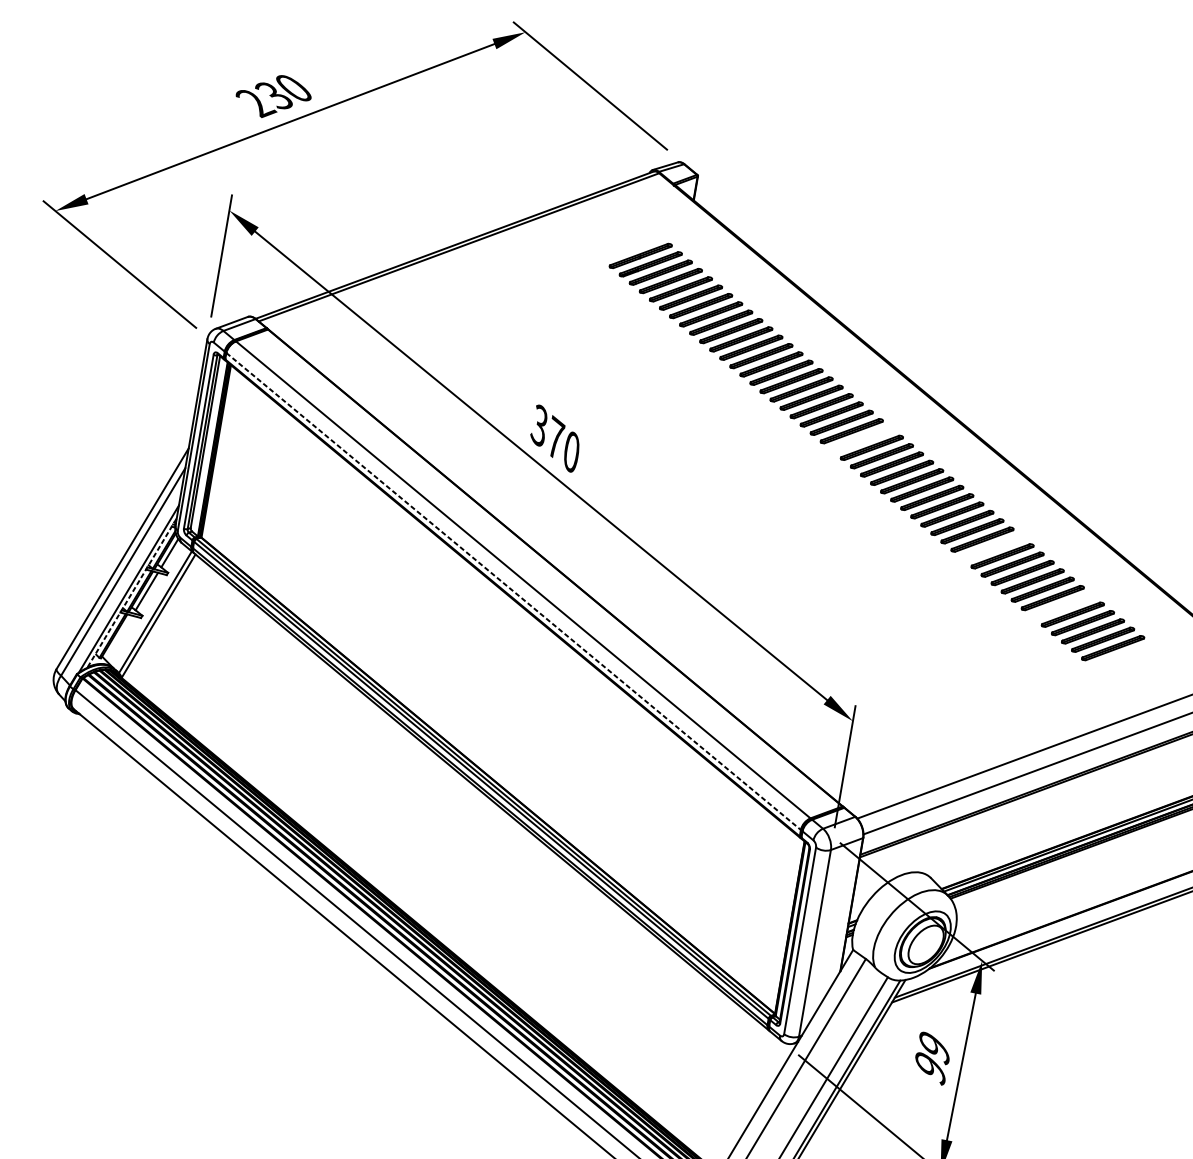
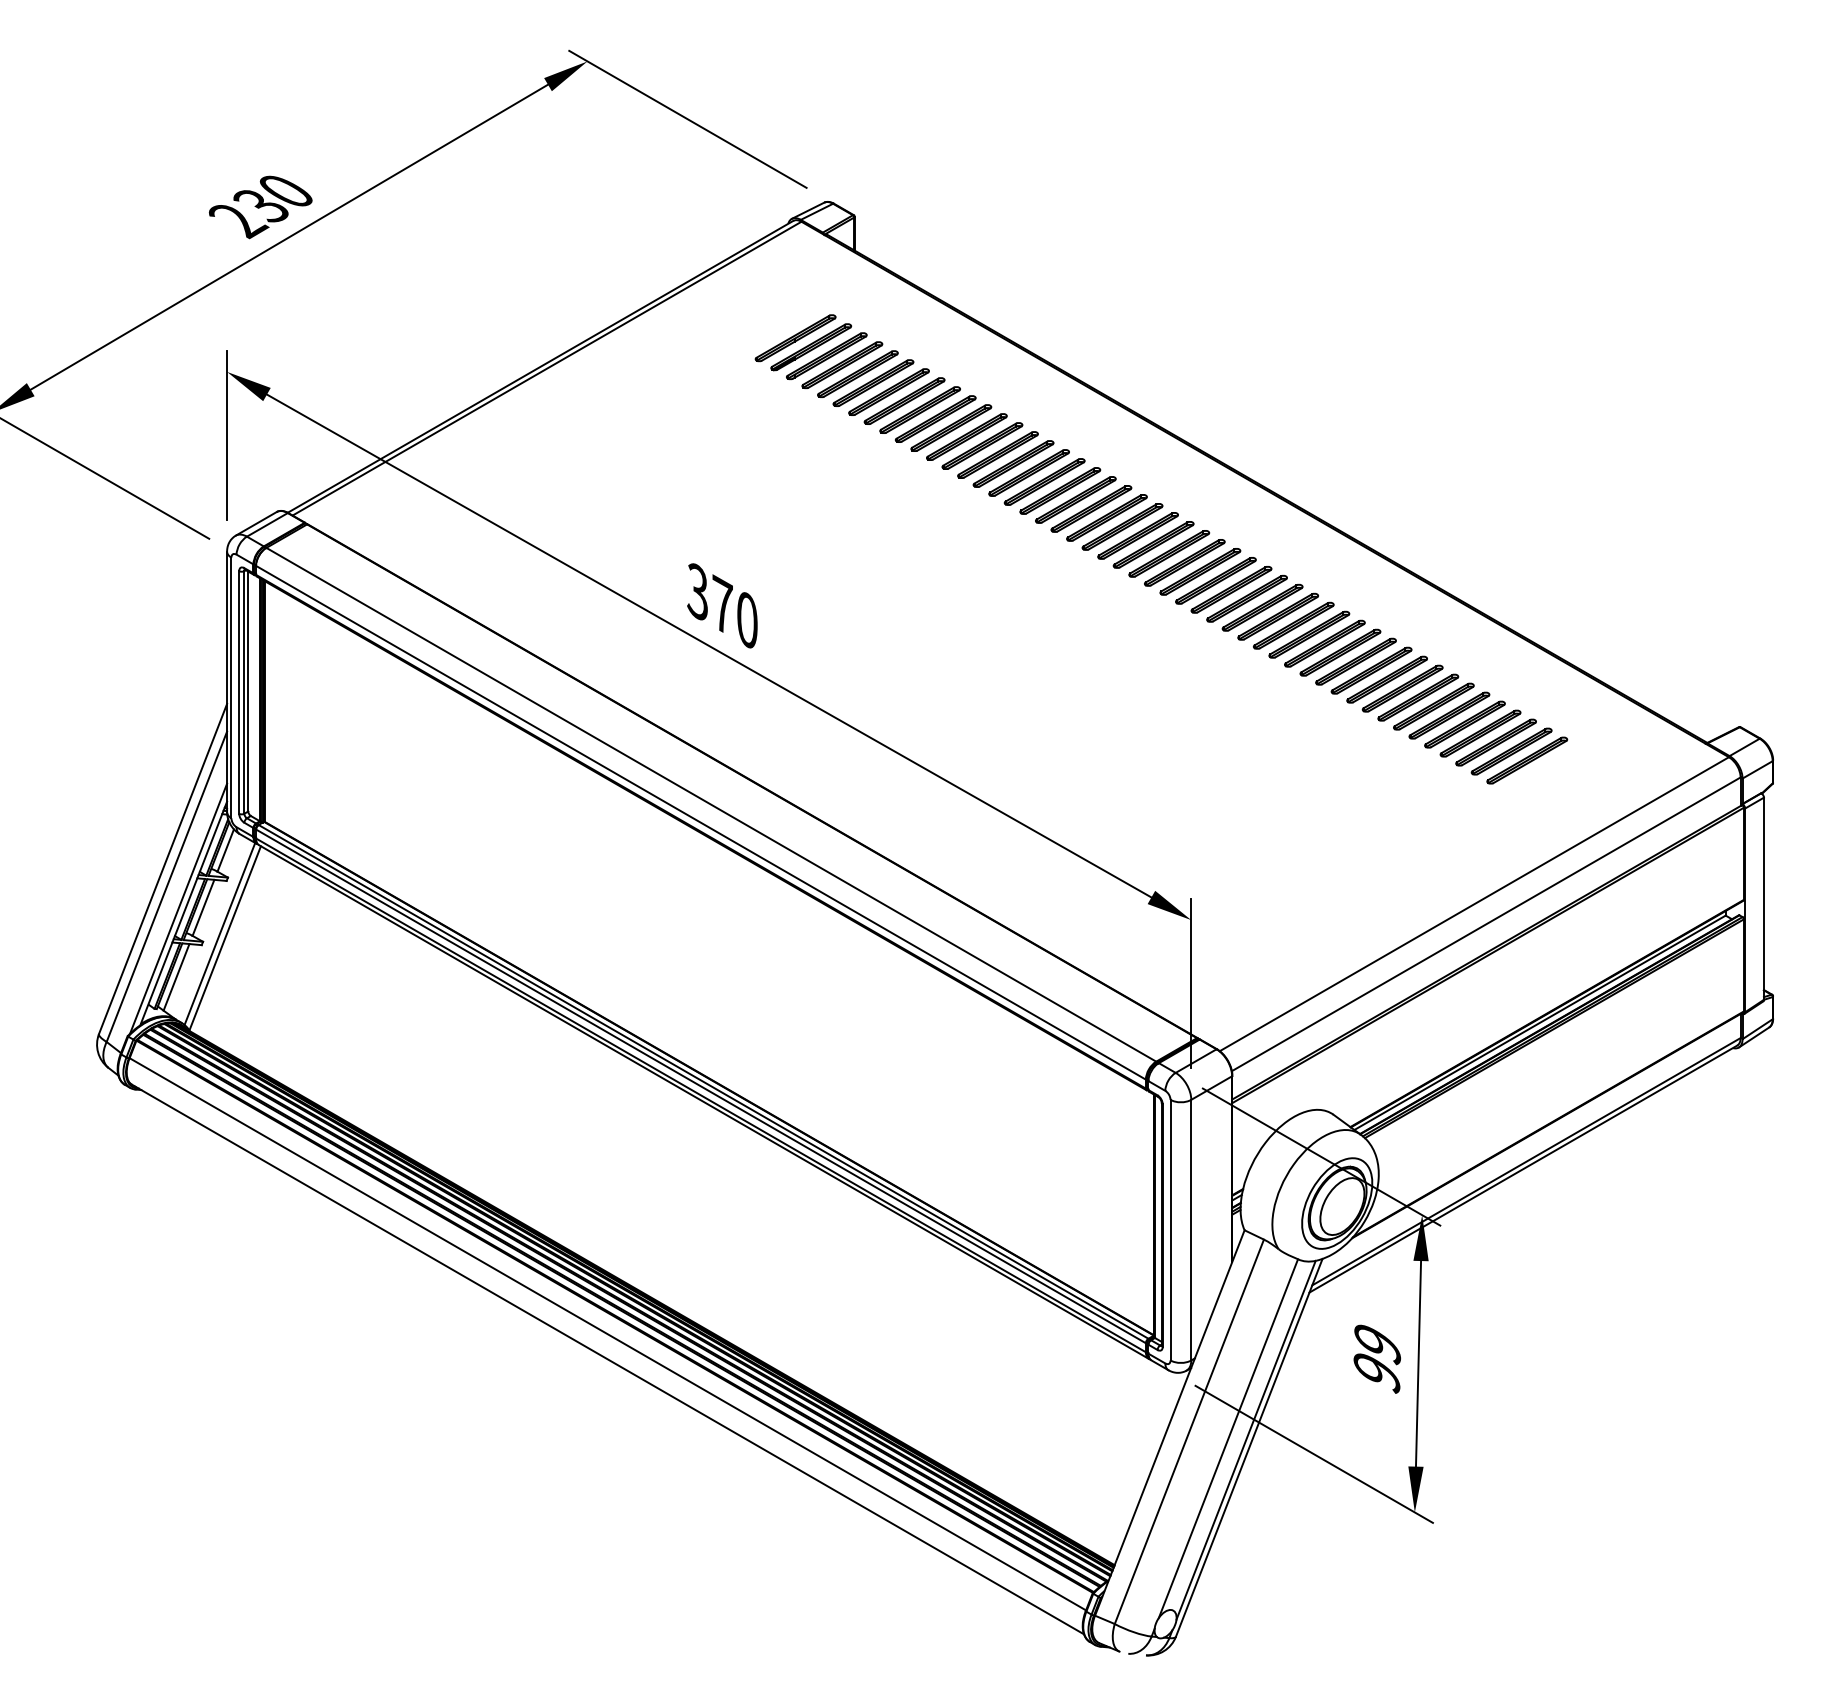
part: (861, 439) -> (1137, 535), added
part: (992, 547) -> (1340, 652), added
line: (513, 591) -> (700, 822), dashed -> solid
line: (132, 592) -> (184, 912), dashed -> solid
part: (1062, 606) -> (1449, 715), added
line: (119, 638) -> (176, 977), added

